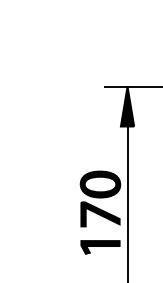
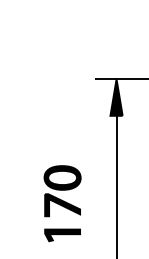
part: (100, 212) -> (62, 203), moved

